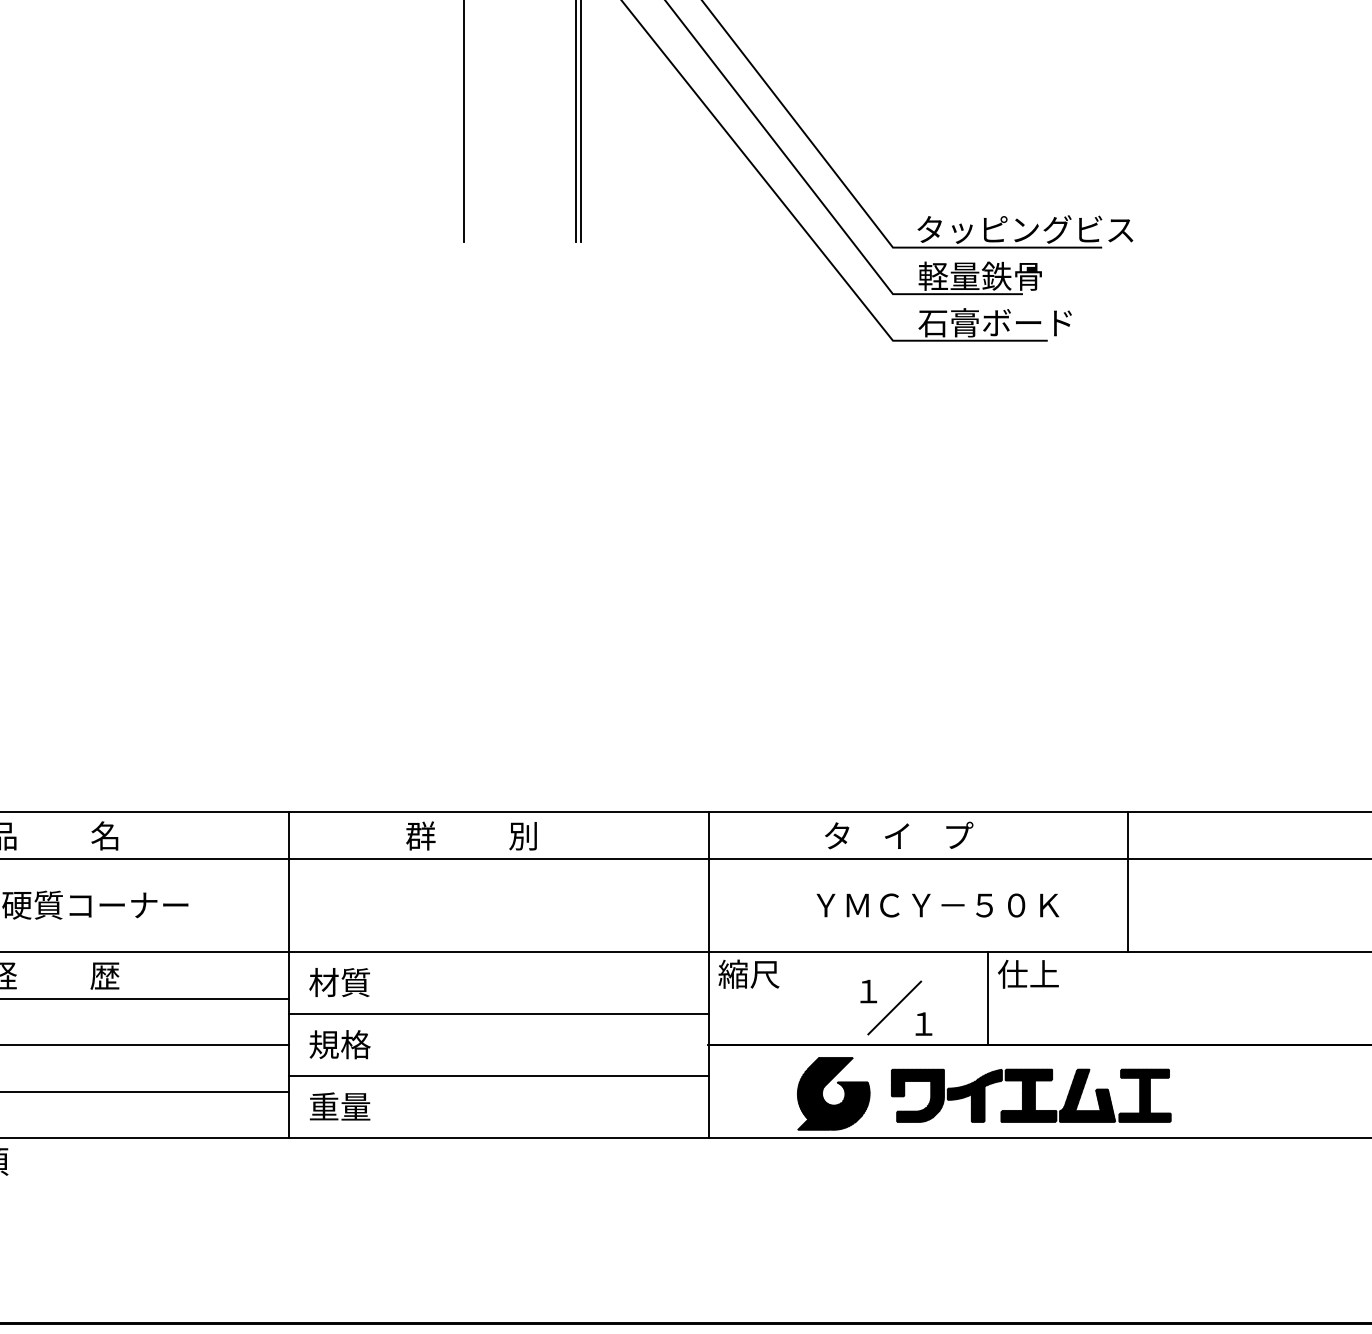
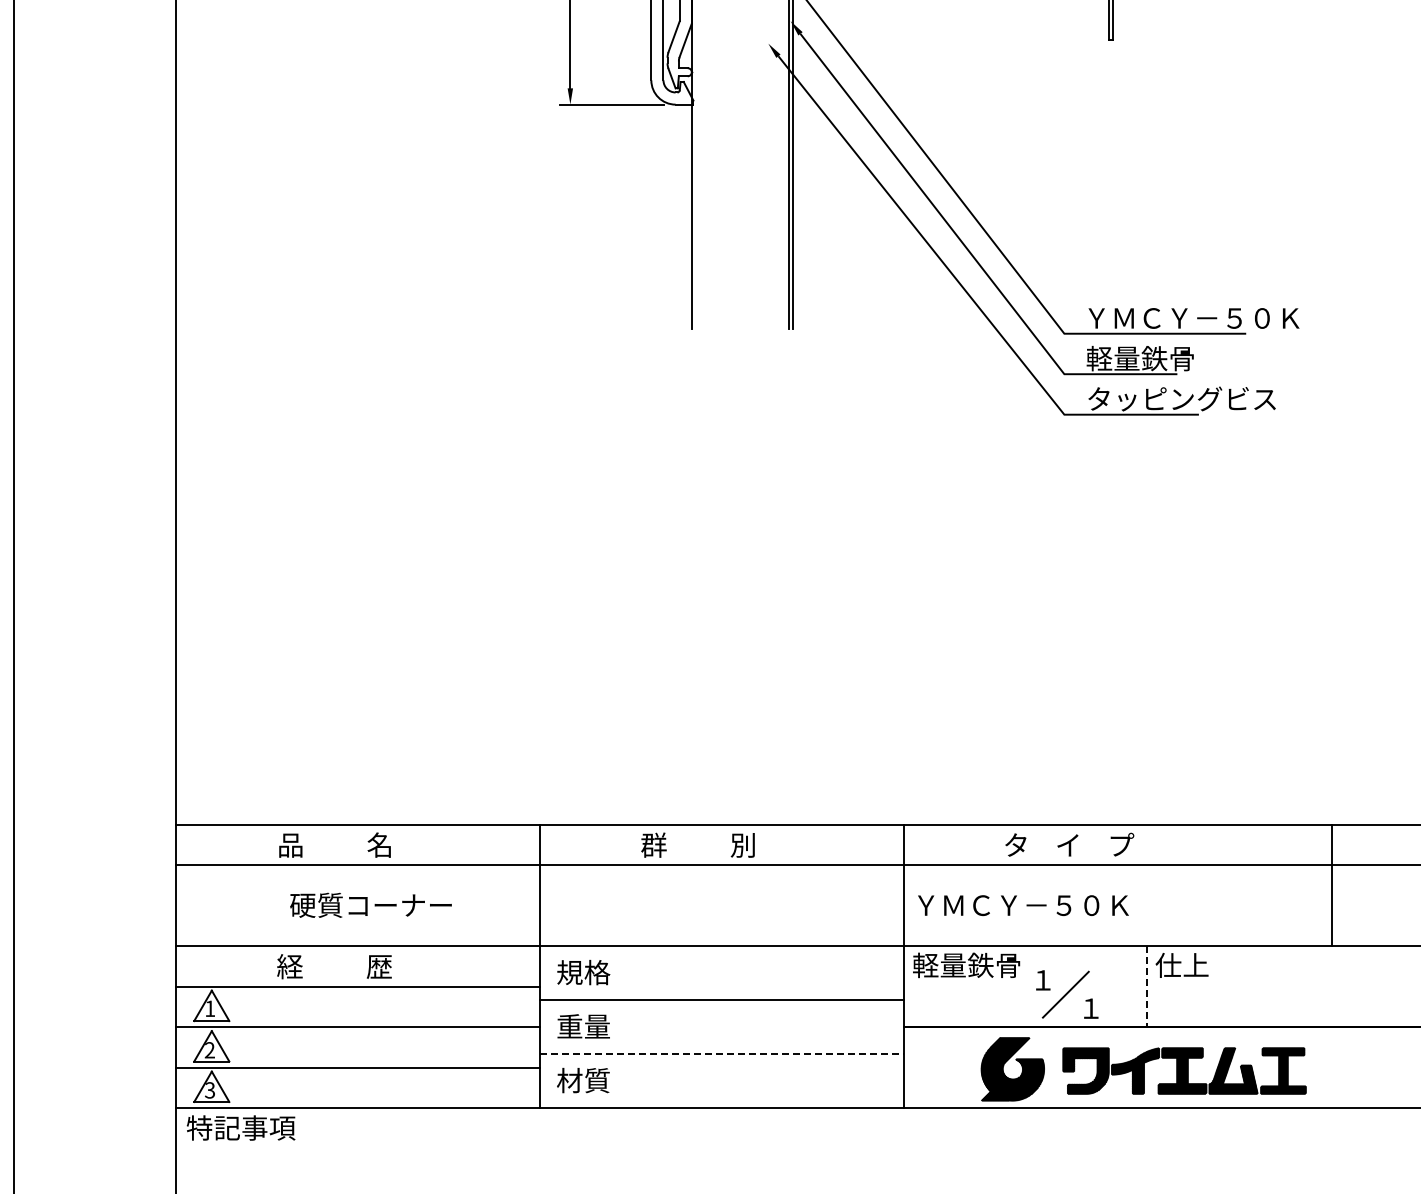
text: (1040, 228) -> (1192, 317), タッピングビス -> ＹＭＣＹ－５０Ｋ
text: (1026, 322) -> (1180, 398), 石膏ボード -> タッピングビス
line: (1127, 882) -> (1332, 885), moved
text: (938, 905) -> (1023, 905), moved
text: (780, 974) -> (966, 965), 縮尺 -> 軽量鉄骨
text: (339, 982) -> (583, 972), 材質 -> 規格
line: (987, 999) -> (1146, 987), solid -> dashed
text: (339, 1044) -> (583, 1026), 規格 -> 重量
line: (499, 1076) -> (722, 1054), solid -> dashed
text: (339, 1106) -> (583, 1080), 重量 -> 材質

